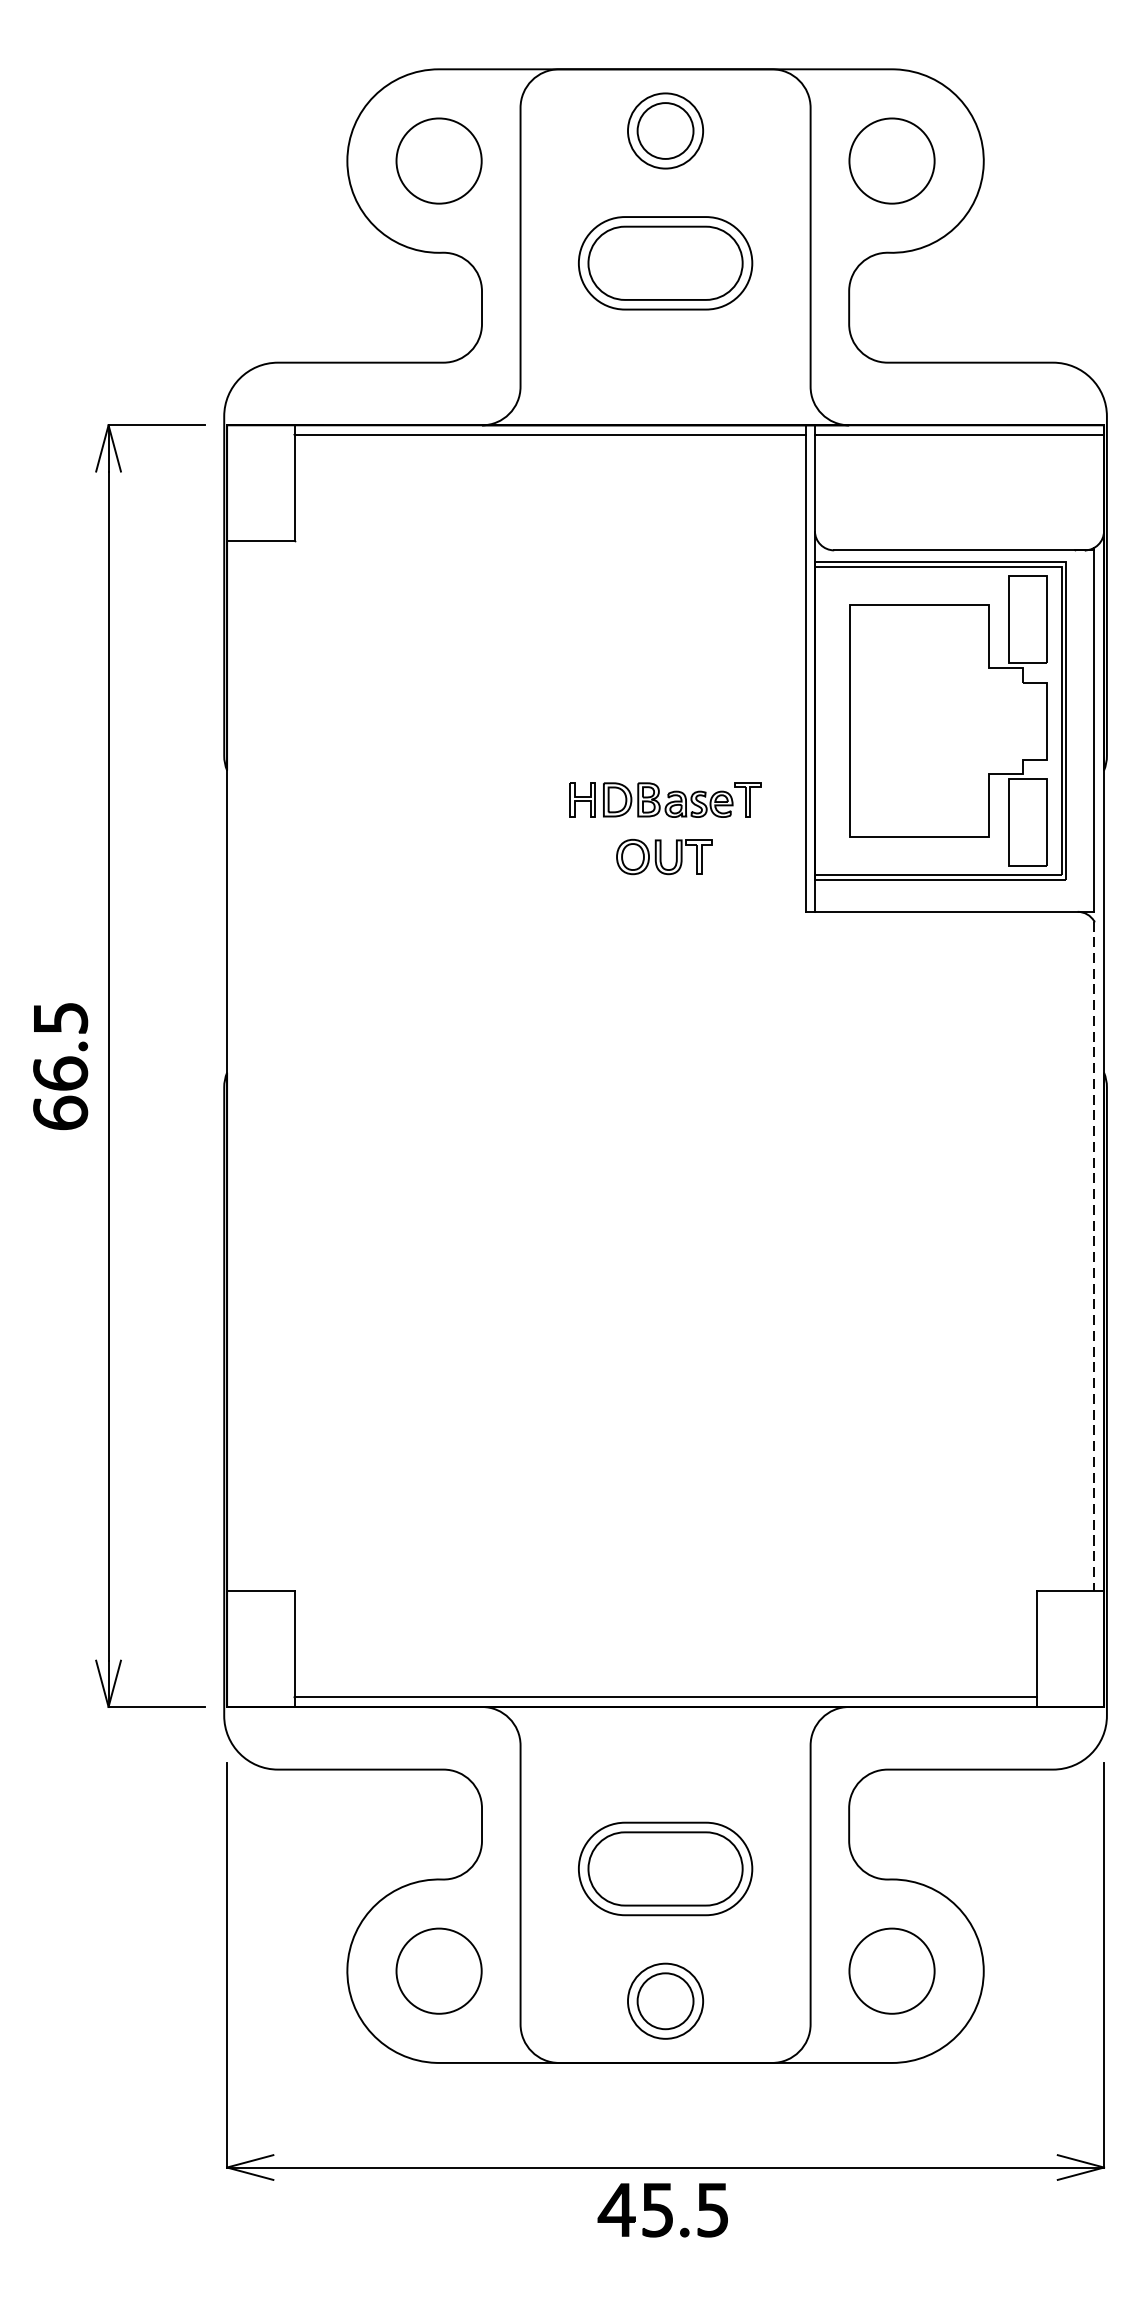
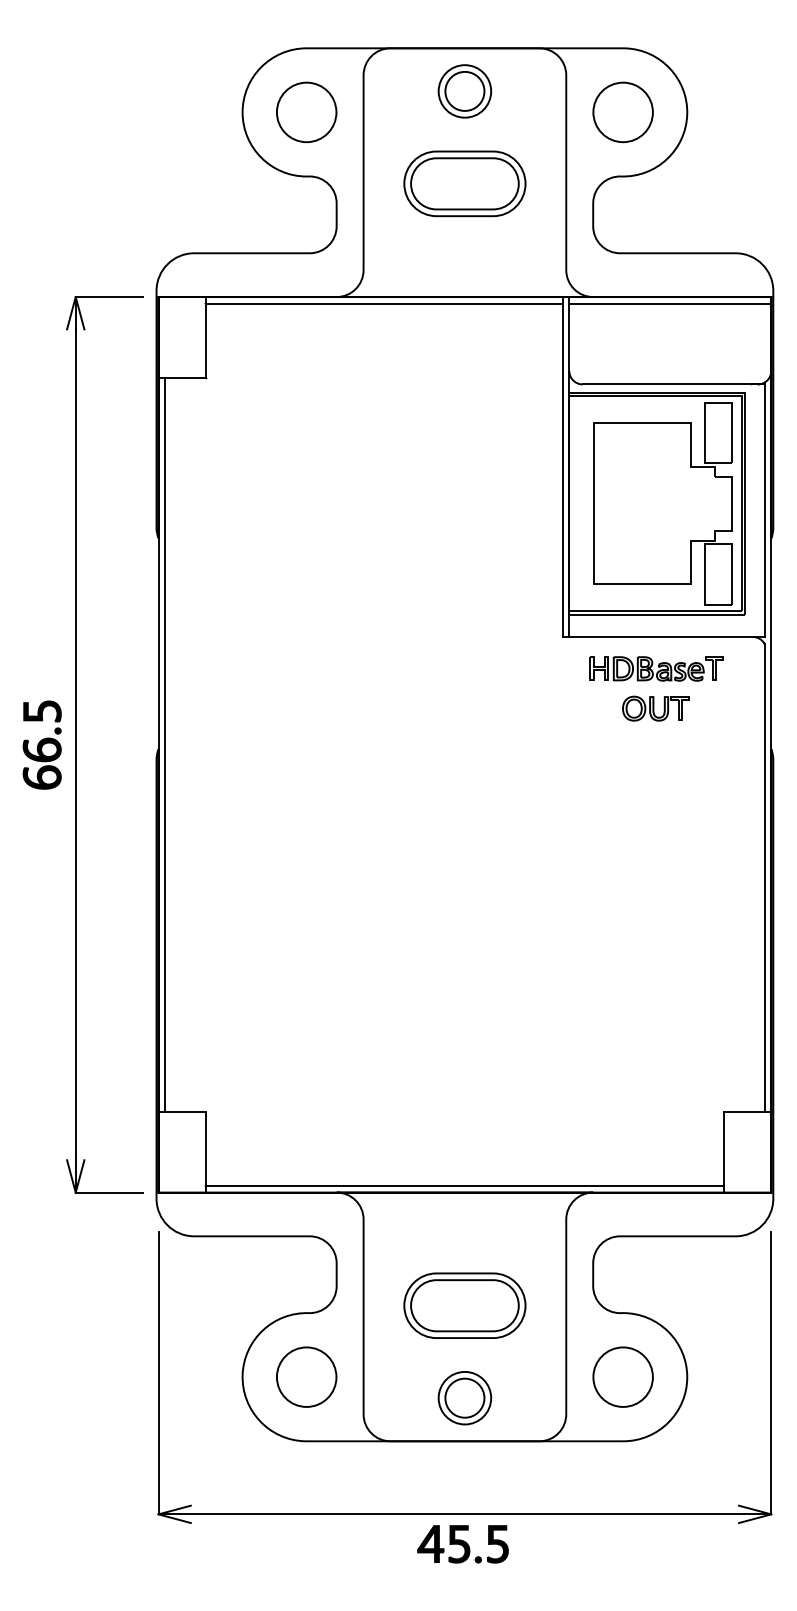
part: (670, 818) -> (660, 681), moved
line: (237, 1065) -> (165, 744), added
line: (1094, 1257) -> (764, 878), dashed -> solid

